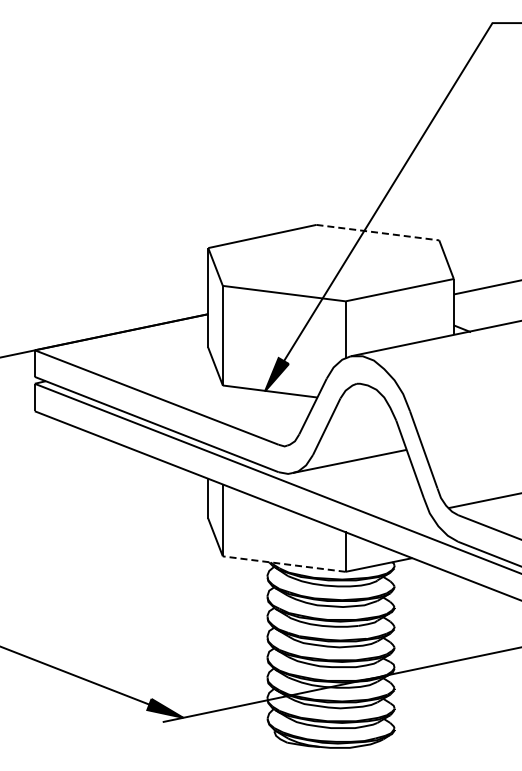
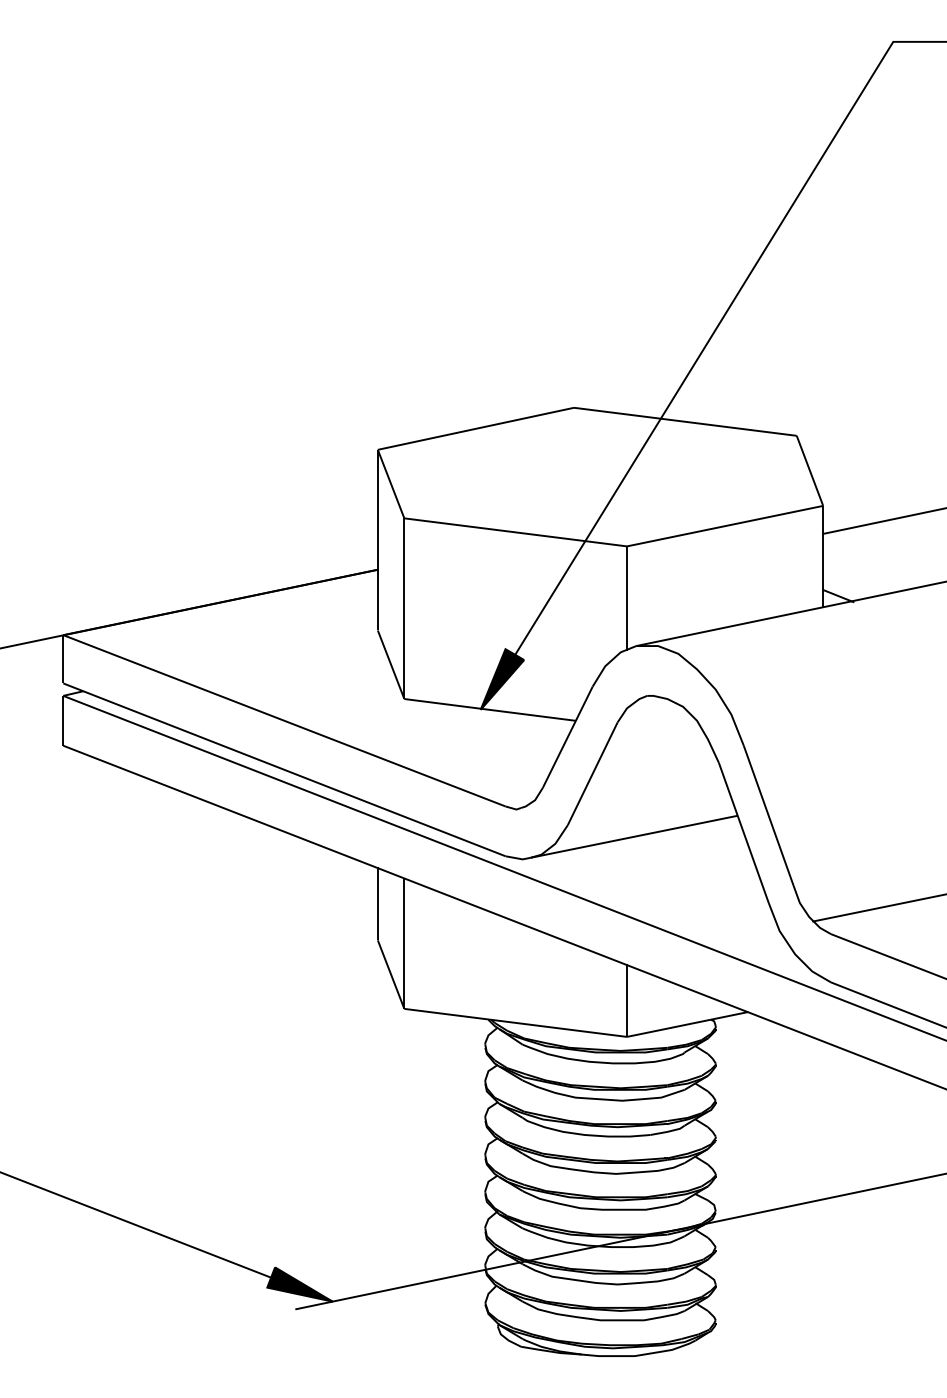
line: (377, 232) -> (684, 421), dashed -> solid
line: (284, 564) -> (516, 1023), dashed -> solid

